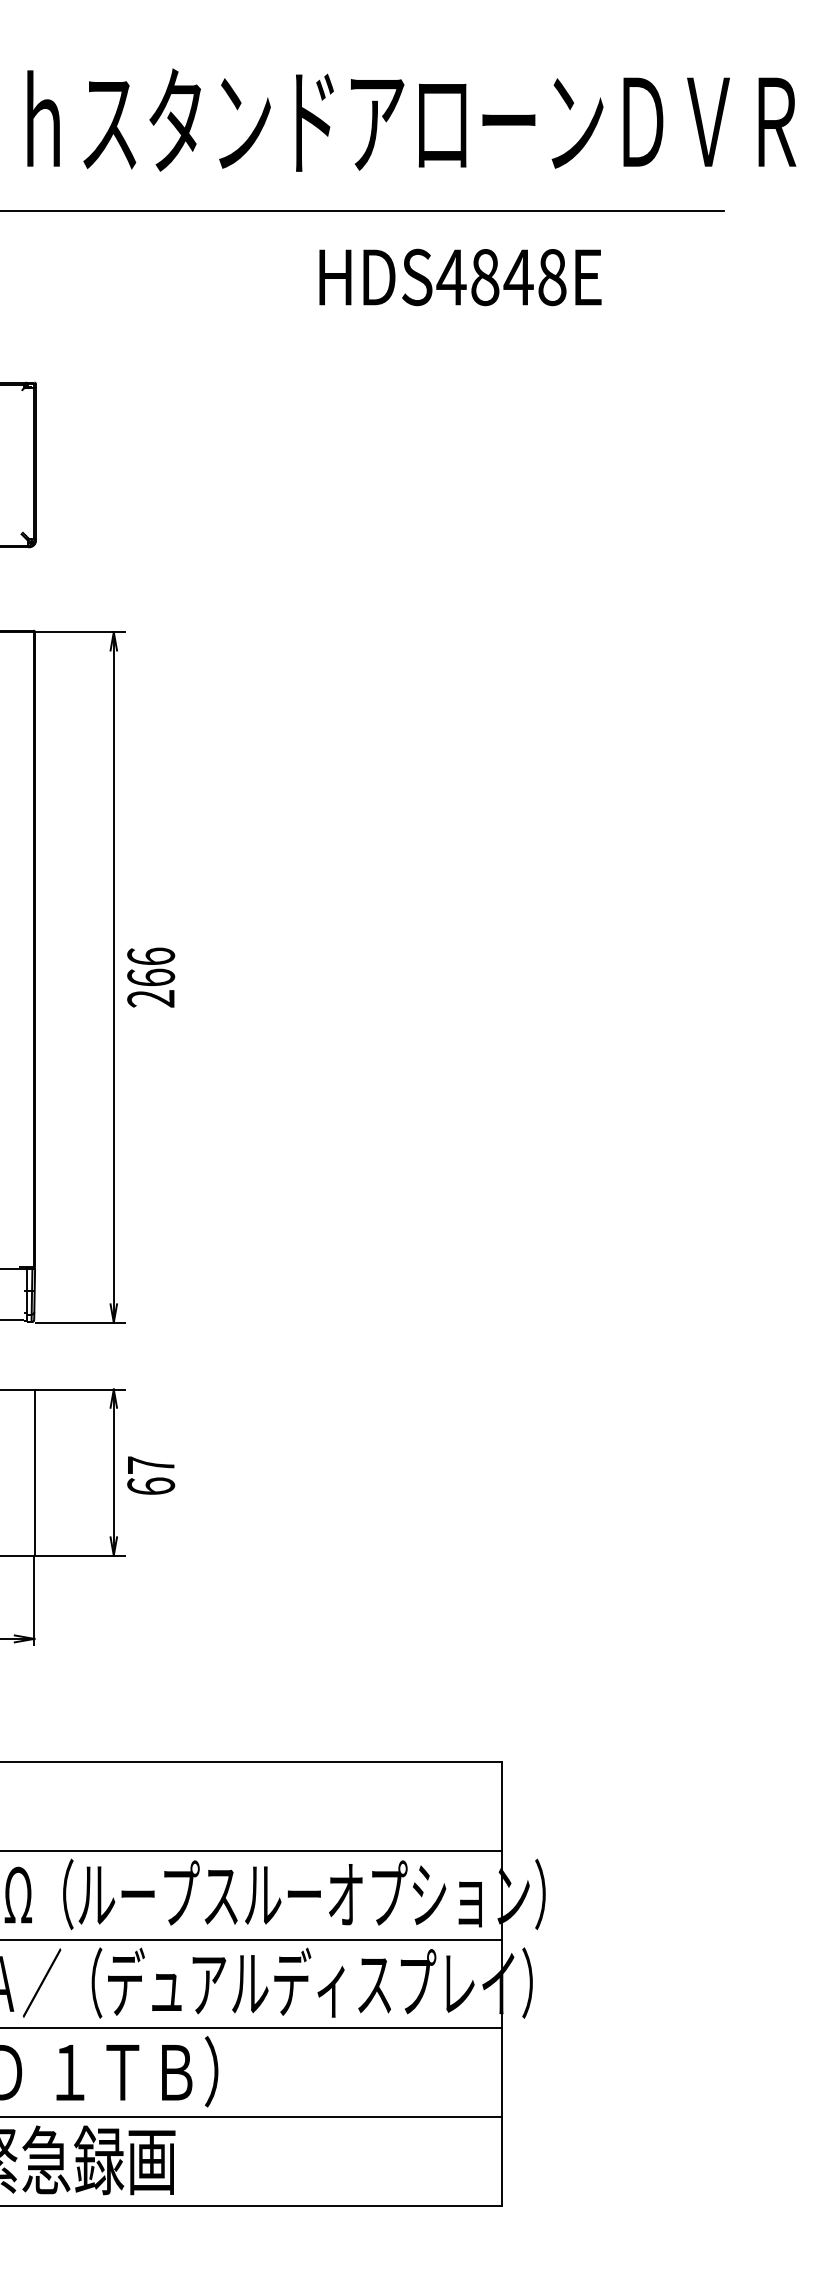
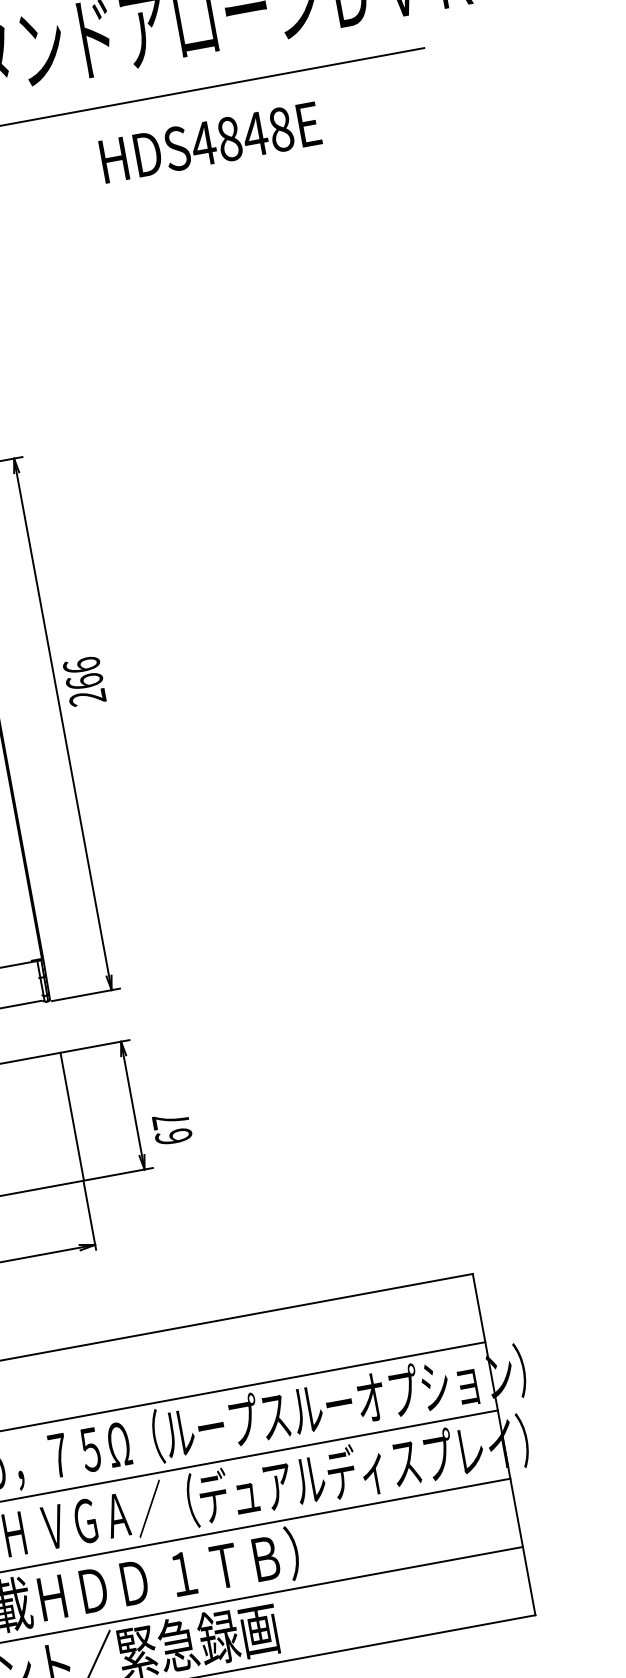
text: (460, 277) -> (210, 142), moved
text: (151, 977) -> (84, 681), moved
text: (151, 1475) -> (172, 1128), moved

